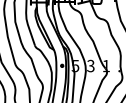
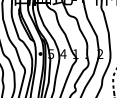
text: (90, 66) -> (63, 54), 3 -> 4

